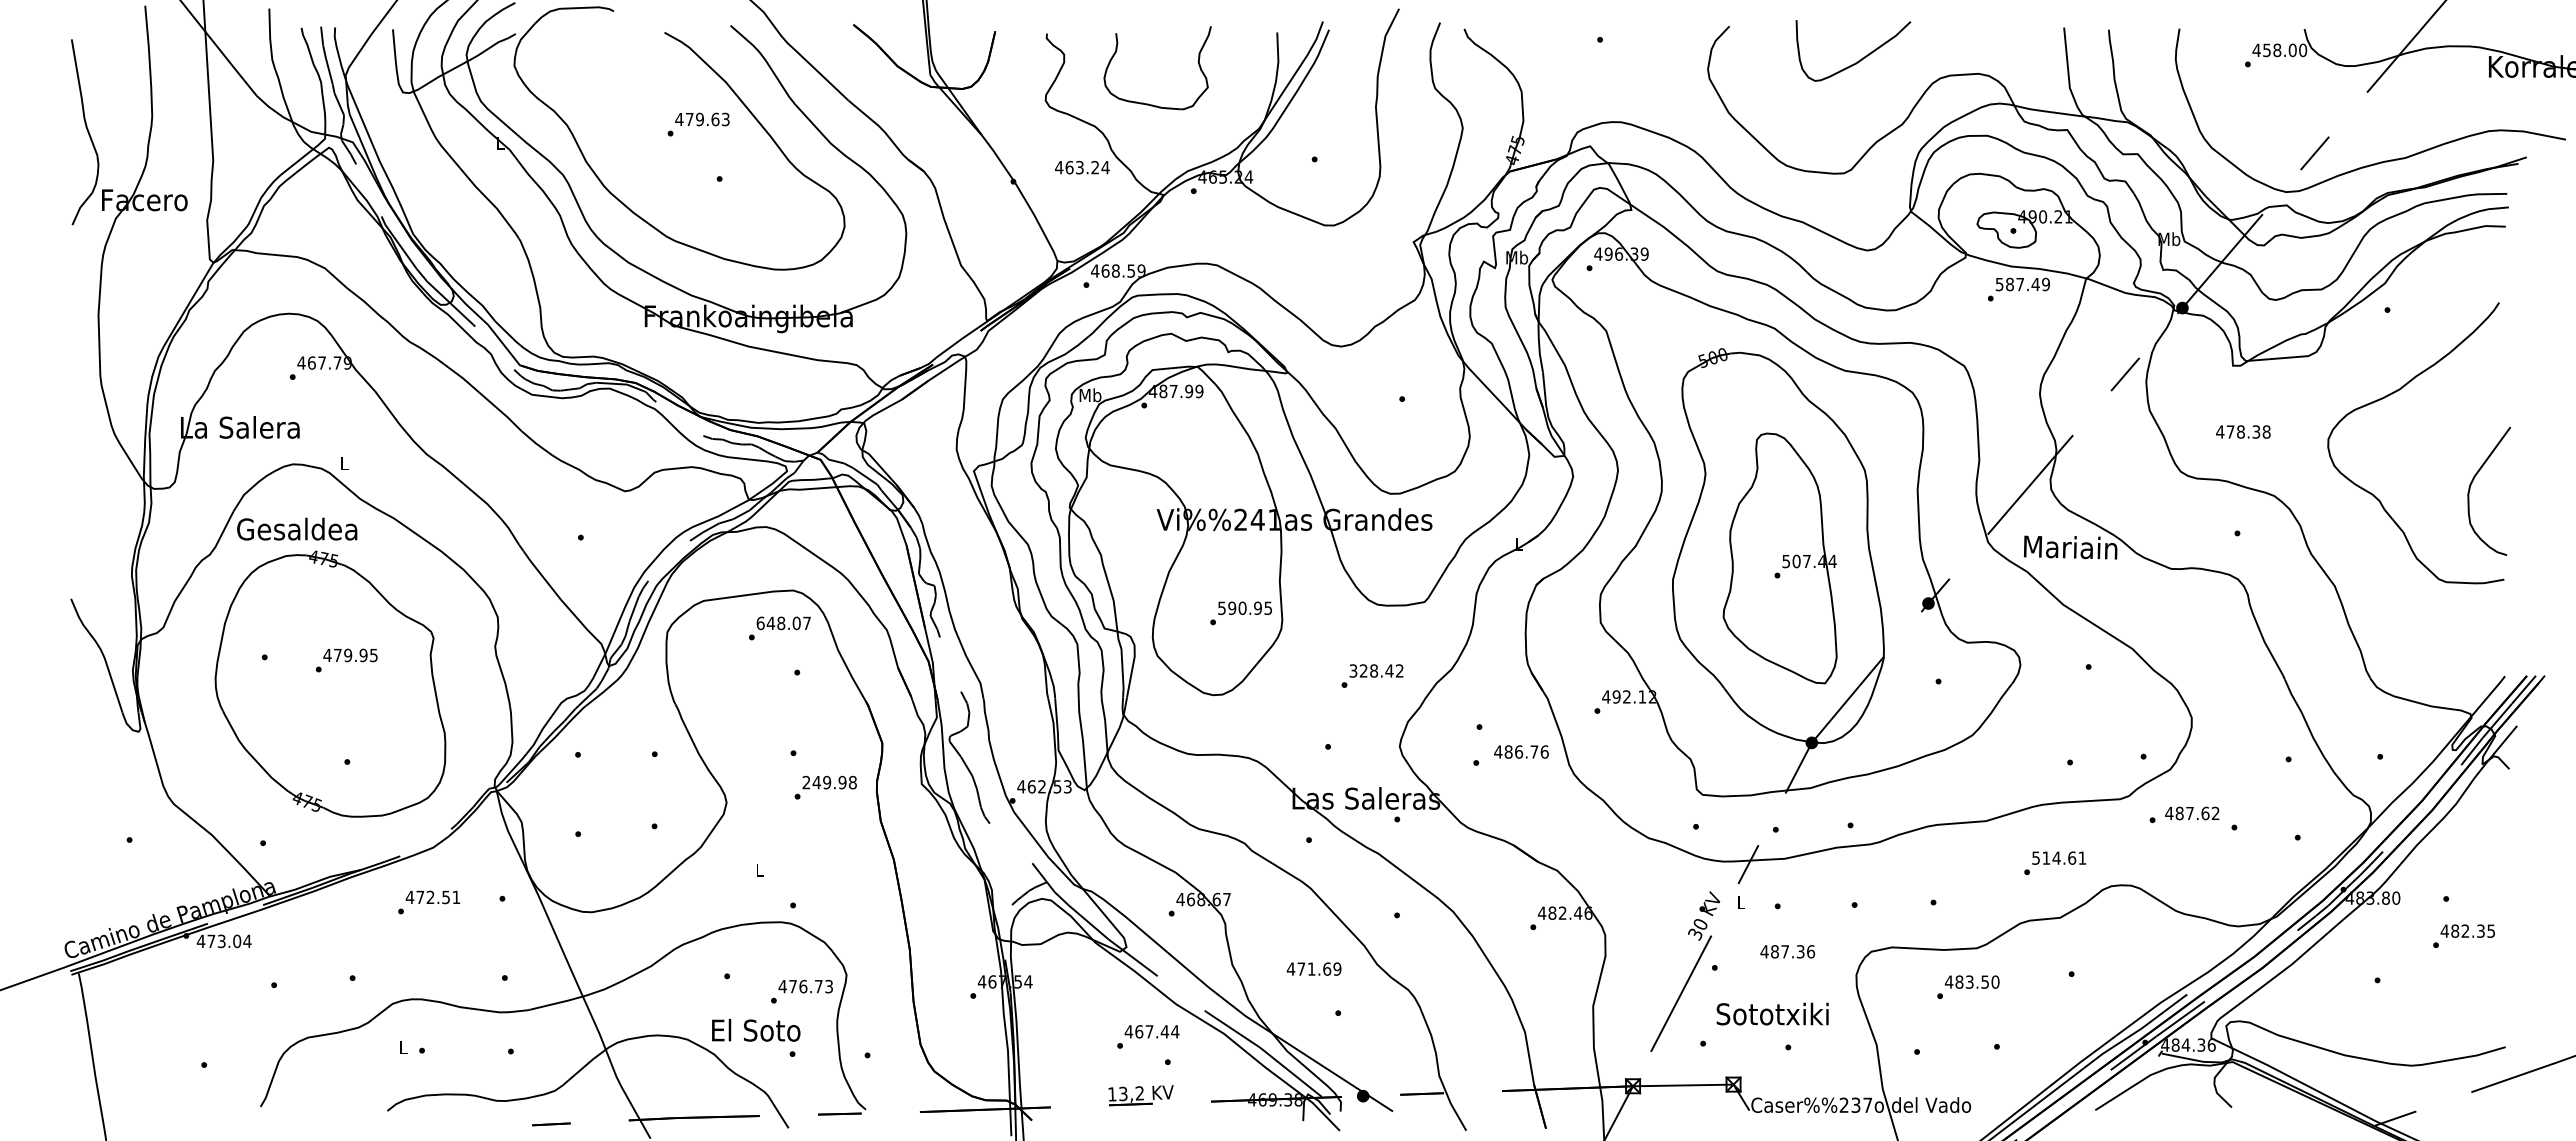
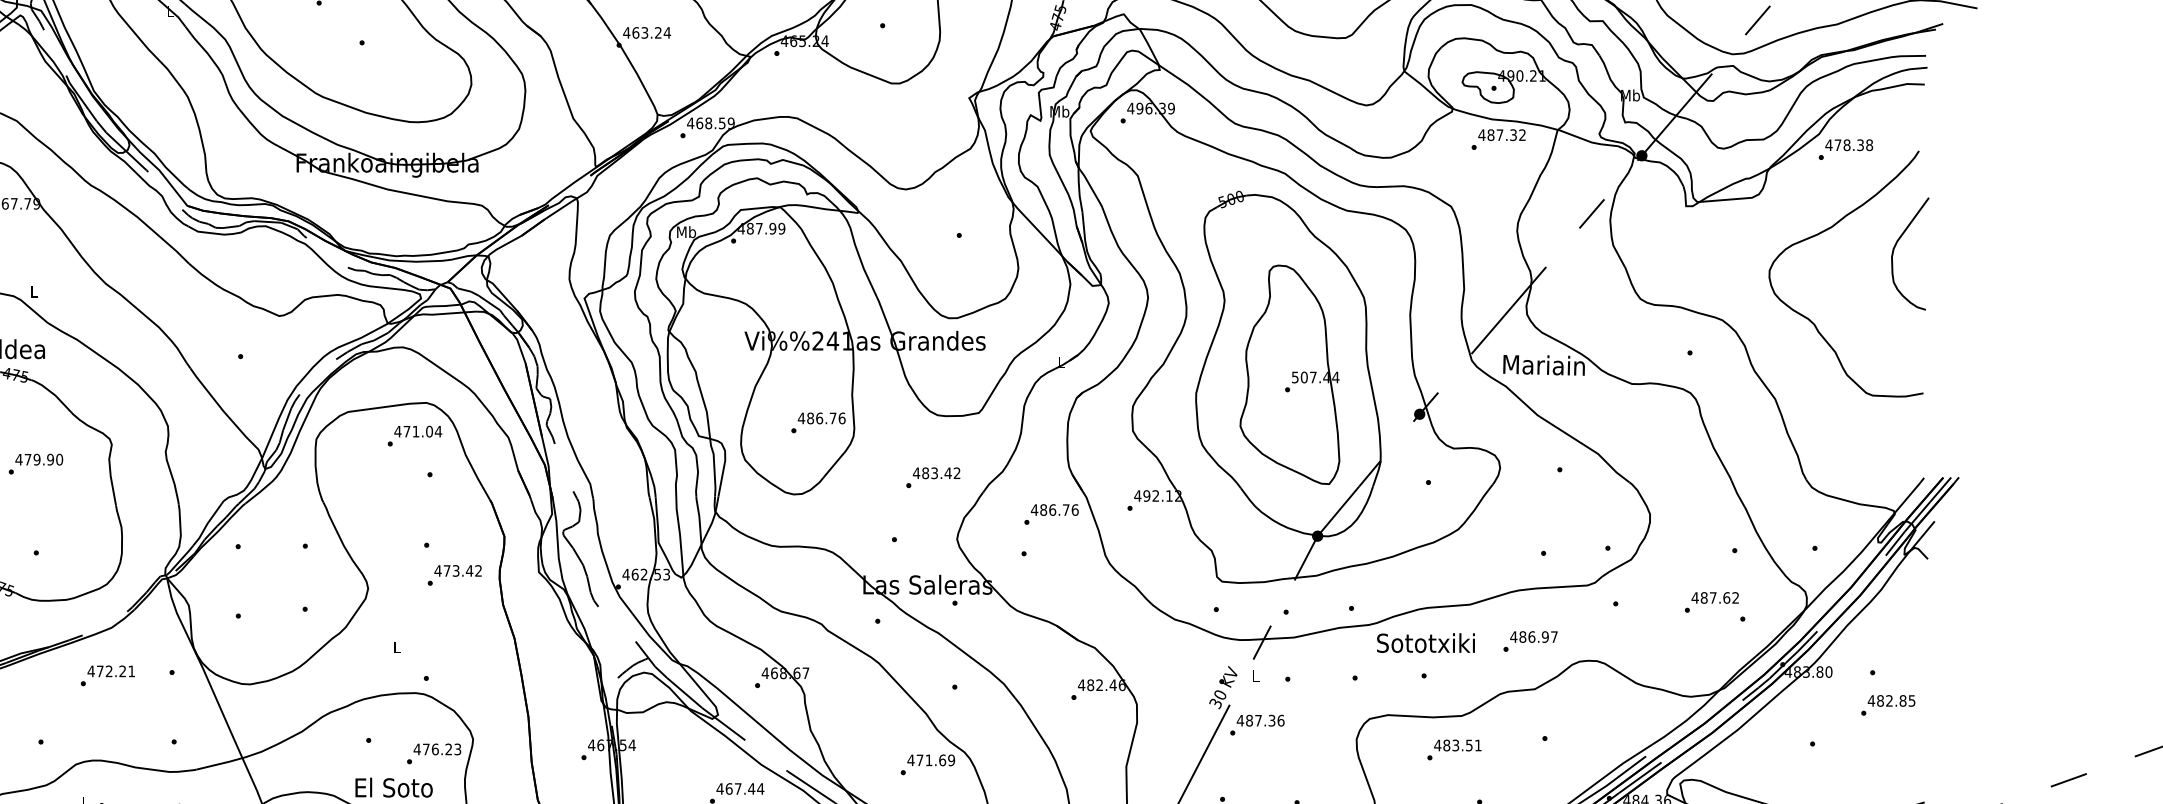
text: (1082, 167) -> (647, 32), moved
text: (2022, 284) -> (1501, 135), 587.49 -> 487.32
text: (2243, 431) -> (1849, 144), moved
curve: (2473, 481) -> (1896, 245), moved
text: (1244, 608) -> (821, 418), 590.95 -> 486.76
text: (783, 623) -> (417, 431), 648.07 -> 471.04
text: (373, 655) -> (59, 459), 479.95 -> 479.90
text: (1363, 670) -> (925, 472), 328.42 -> 483.42
text: (1521, 751) -> (1054, 509), moved
text: (829, 782) -> (458, 570), 249.98 -> 473.42
text: (2192, 813) -> (1715, 597), moved
text: (2058, 857) -> (1533, 636), 514.61 -> 486.97
text: (445, 897) -> (122, 671), 472.51 -> 472.21
text: (2480, 930) -> (1902, 700), 482.35 -> 482.85
text: (1787, 951) -> (1260, 720), moved
text: (1313, 968) -> (930, 759), moved
text: (1995, 981) -> (1478, 744), 483.50 -> 483.51
text: (818, 986) -> (448, 749), 476.73 -> 476.23
text: (1772, 1013) -> (1425, 642), moved

